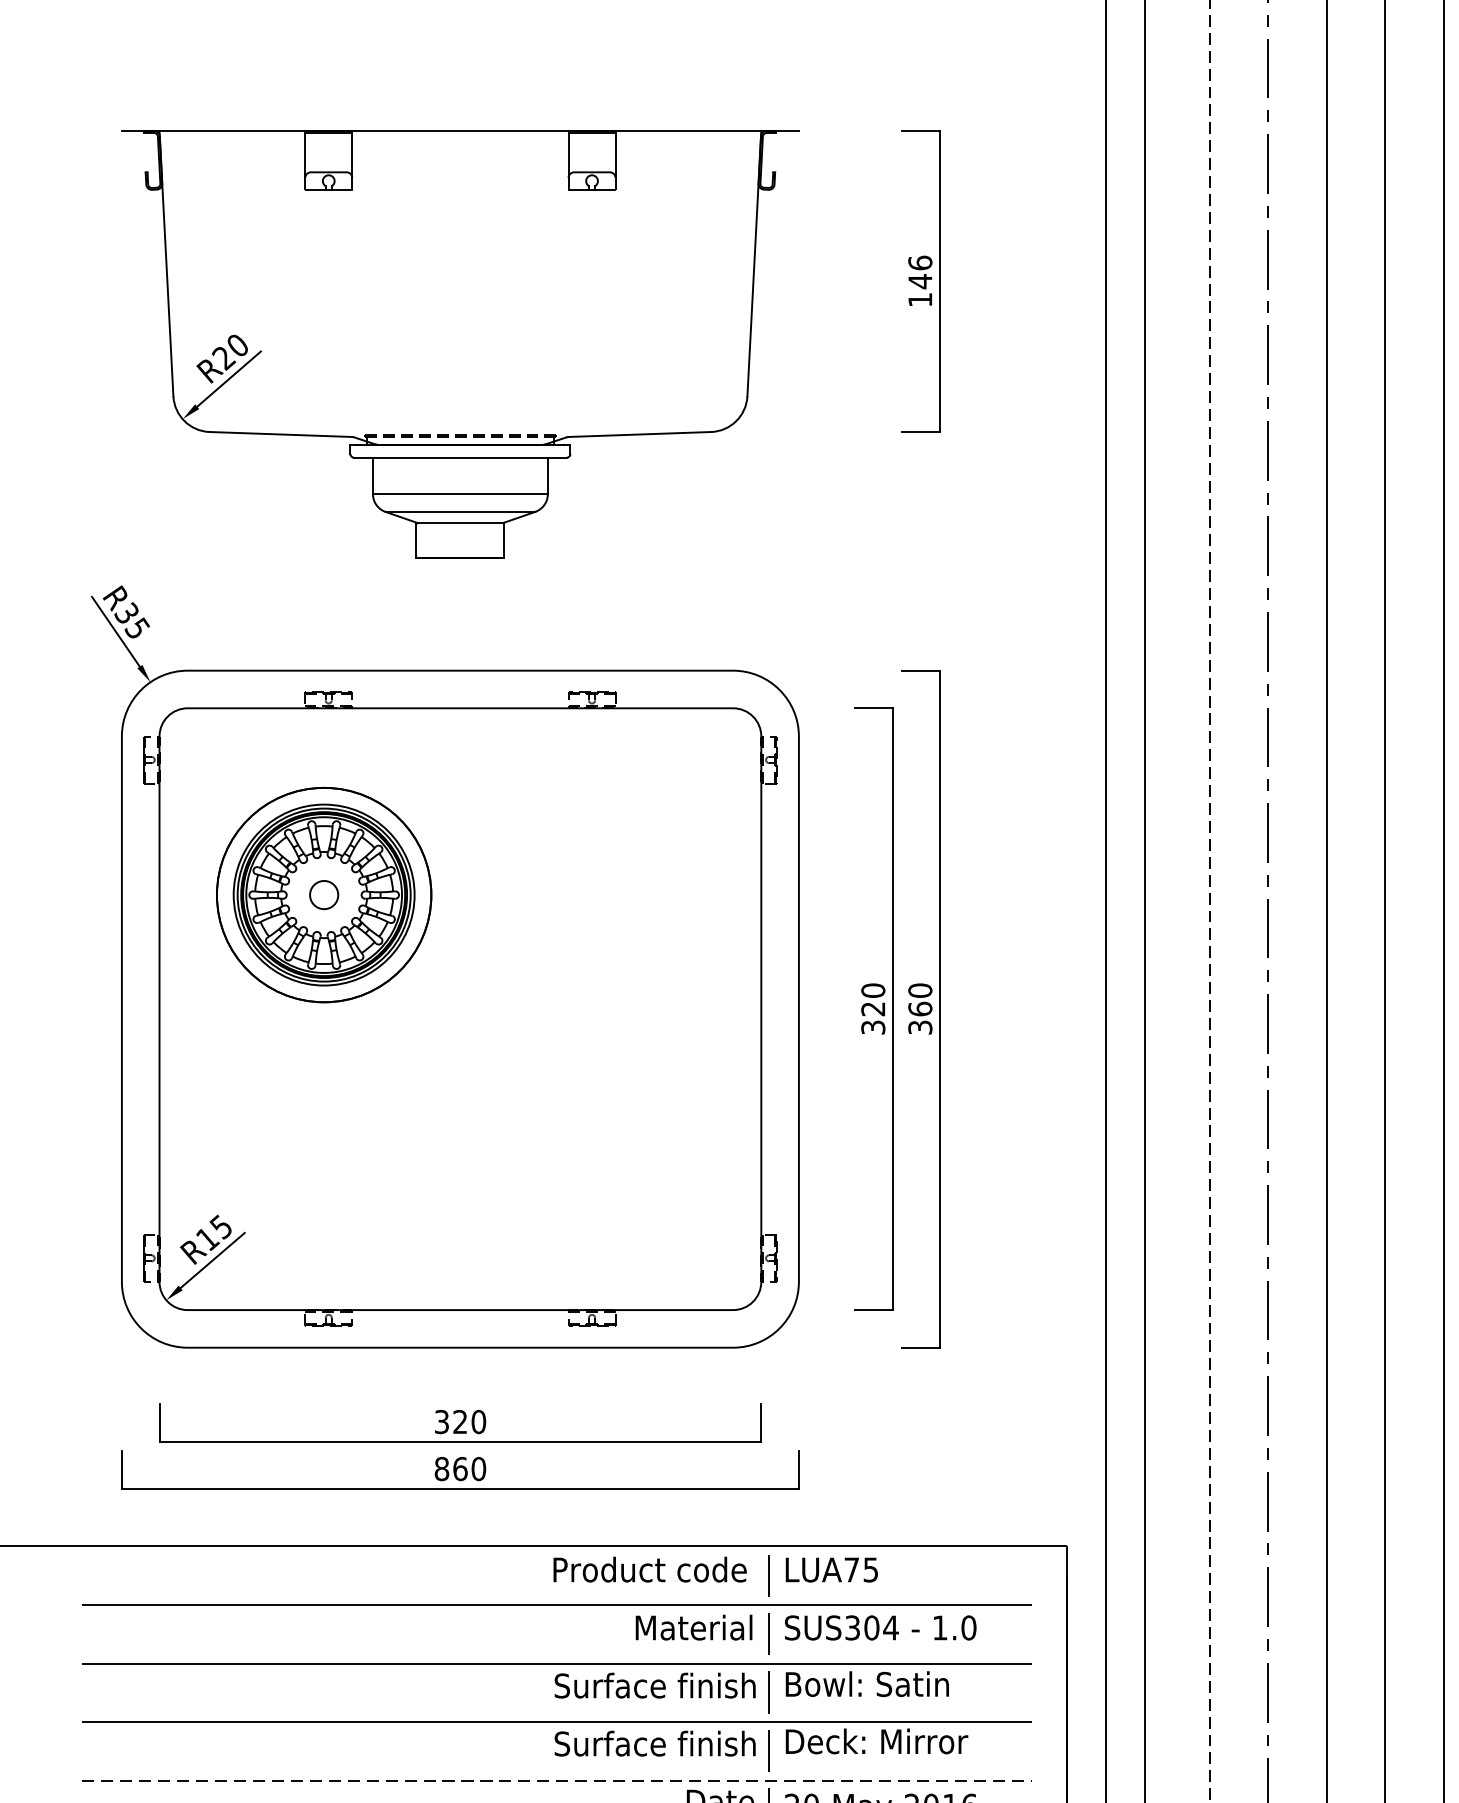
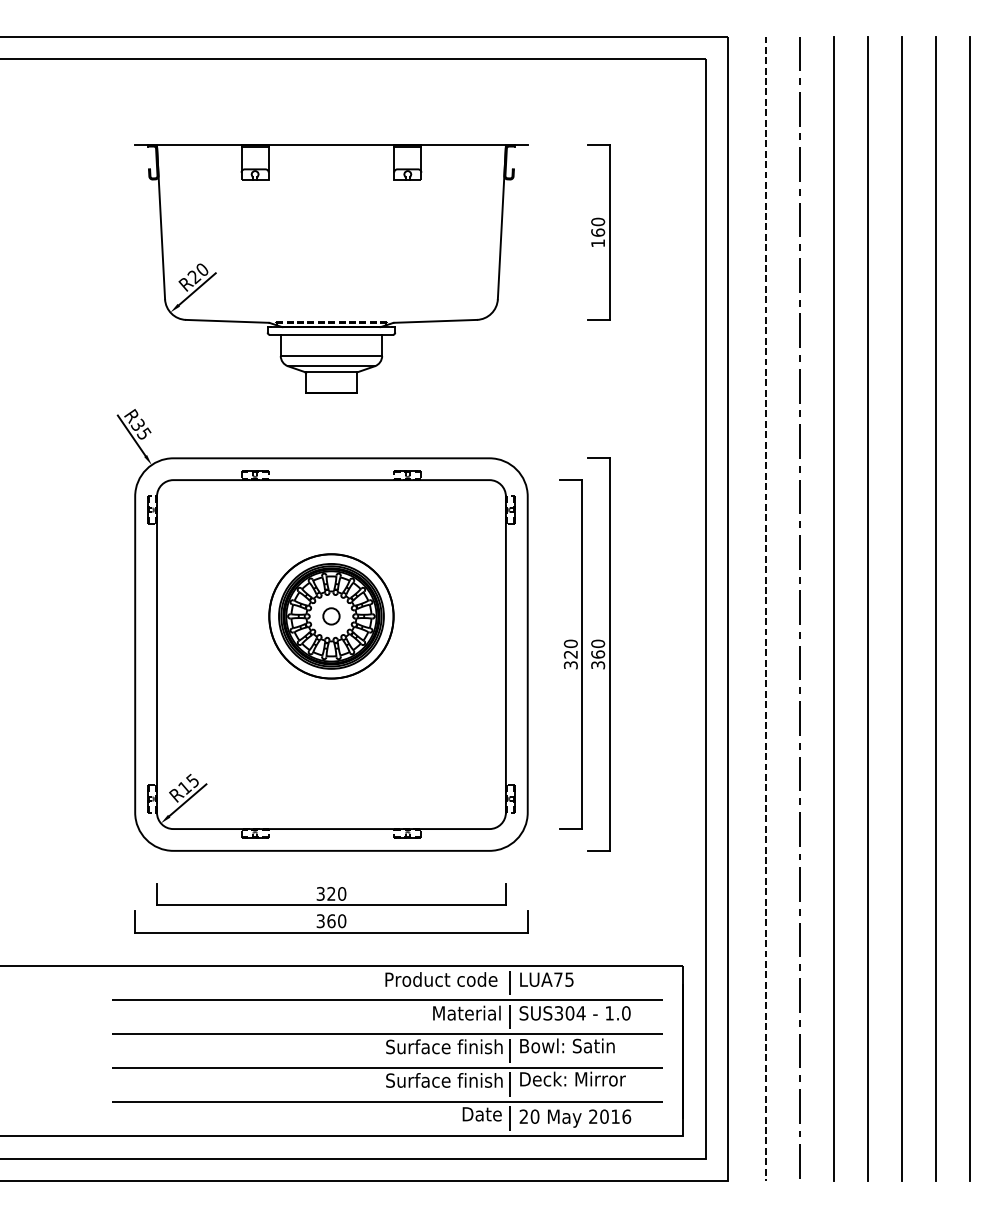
text: (920, 272) -> (598, 227), 146 -> 160
part: (324, 895) -> (331, 616), moved
text: (441, 1469) -> (320, 921), 860 -> 360
line: (557, 1781) -> (387, 1102), dashed -> solid

